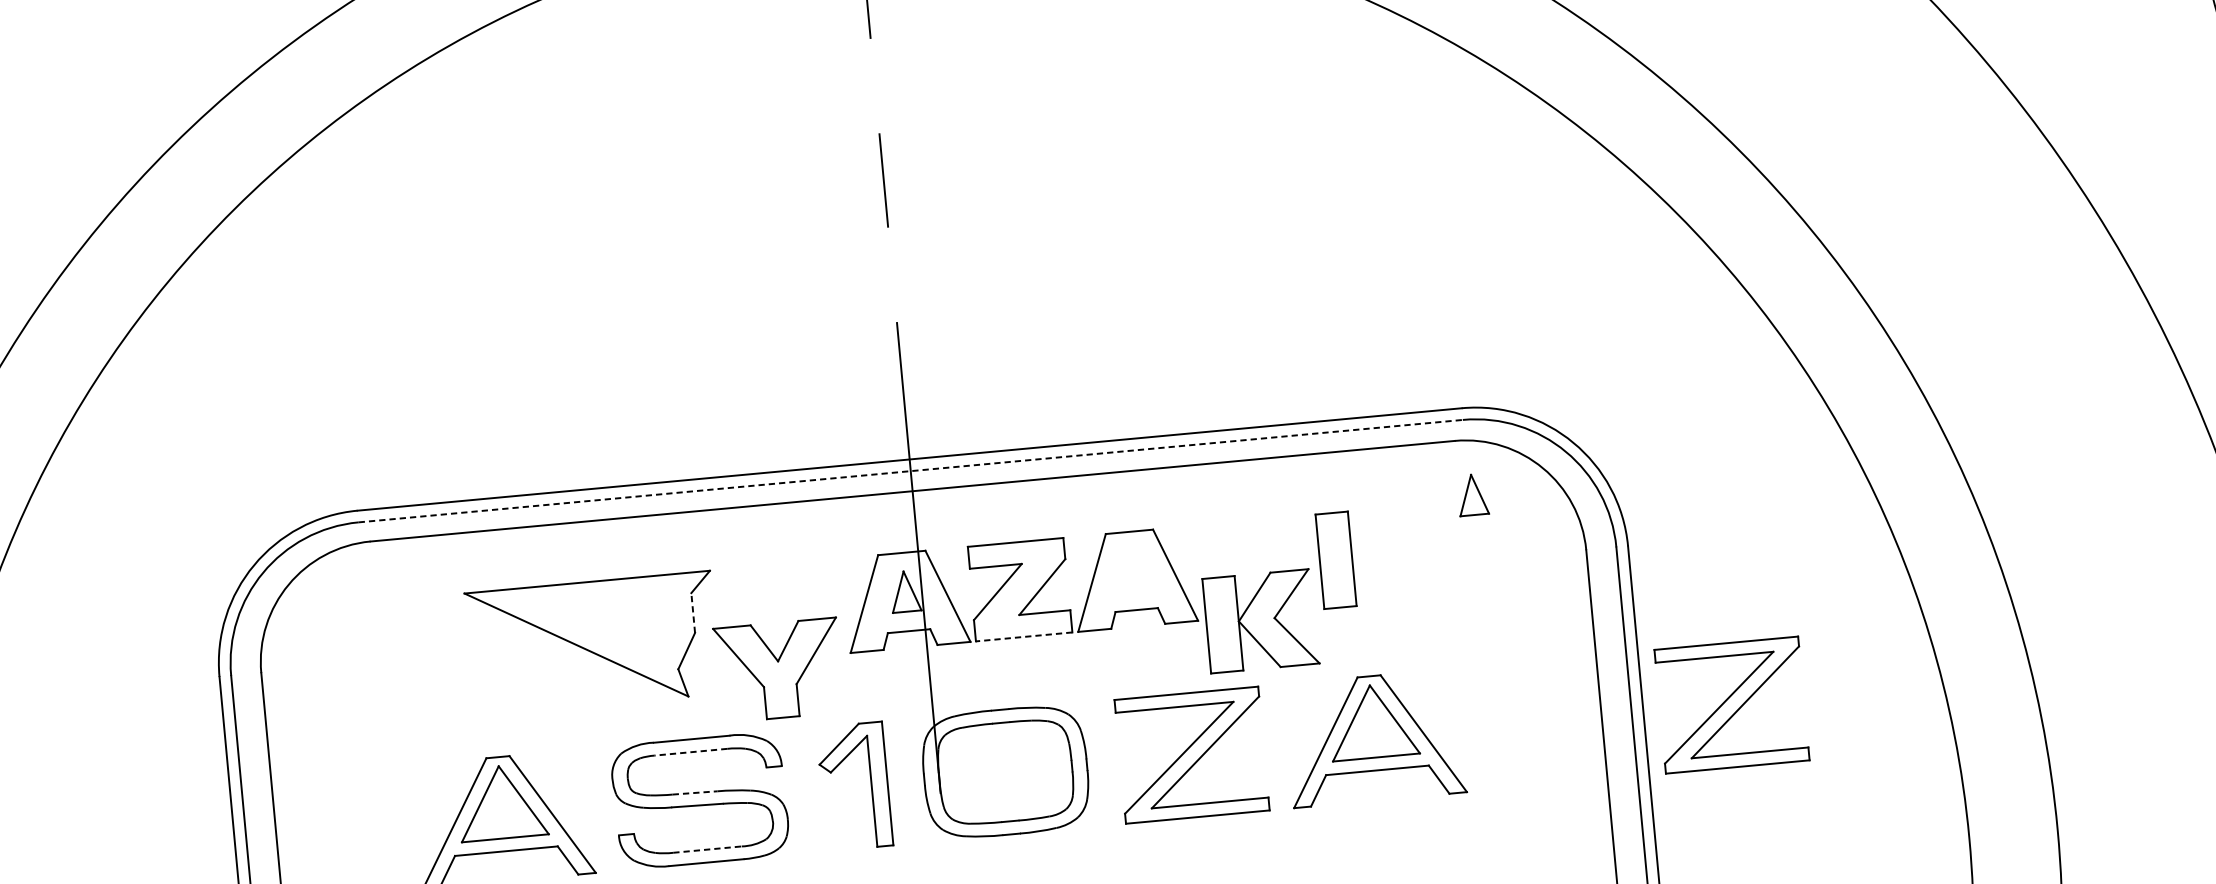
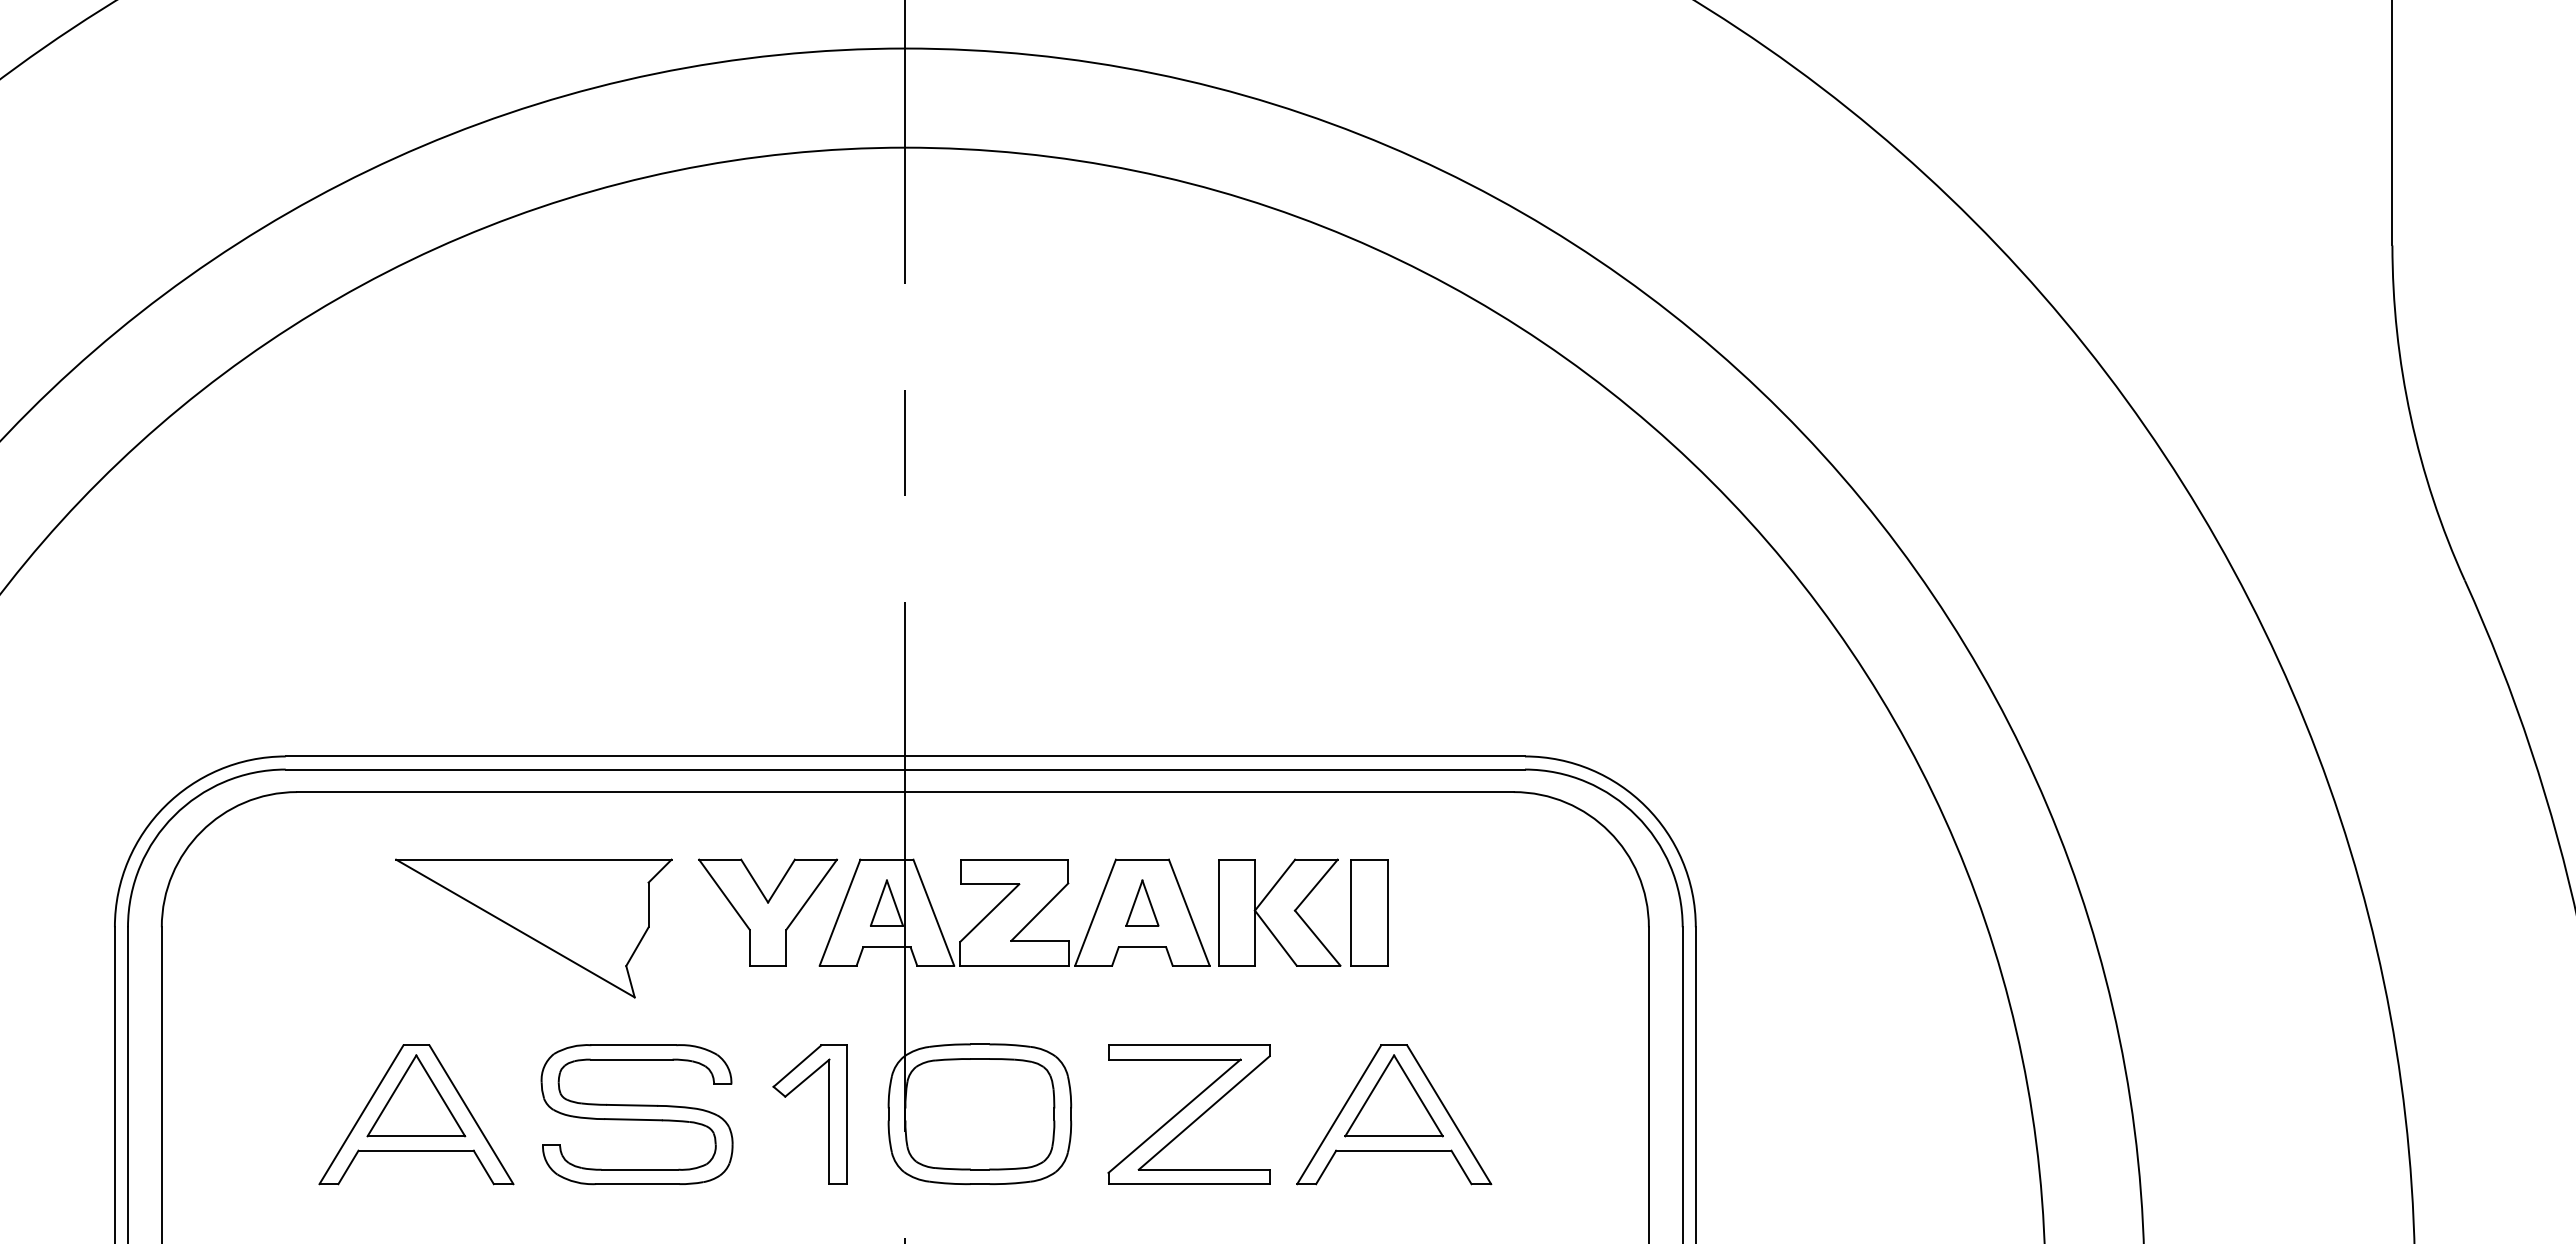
line: (910, 471) -> (905, 769), dashed -> solid
part: (1472, 494) -> (1142, 902), moved
line: (693, 612) -> (648, 904), dashed -> solid
part: (1260, 621) -> (1279, 912), moved
line: (1023, 636) -> (1013, 965), dashed -> solid
part: (778, 670) -> (767, 912), moved
part: (1731, 704) -> (1794, 1114), removed
line: (690, 752) -> (631, 1059), dashed -> solid
line: (695, 793) -> (632, 1105), dashed -> solid
line: (707, 849) -> (640, 1169), dashed -> solid

